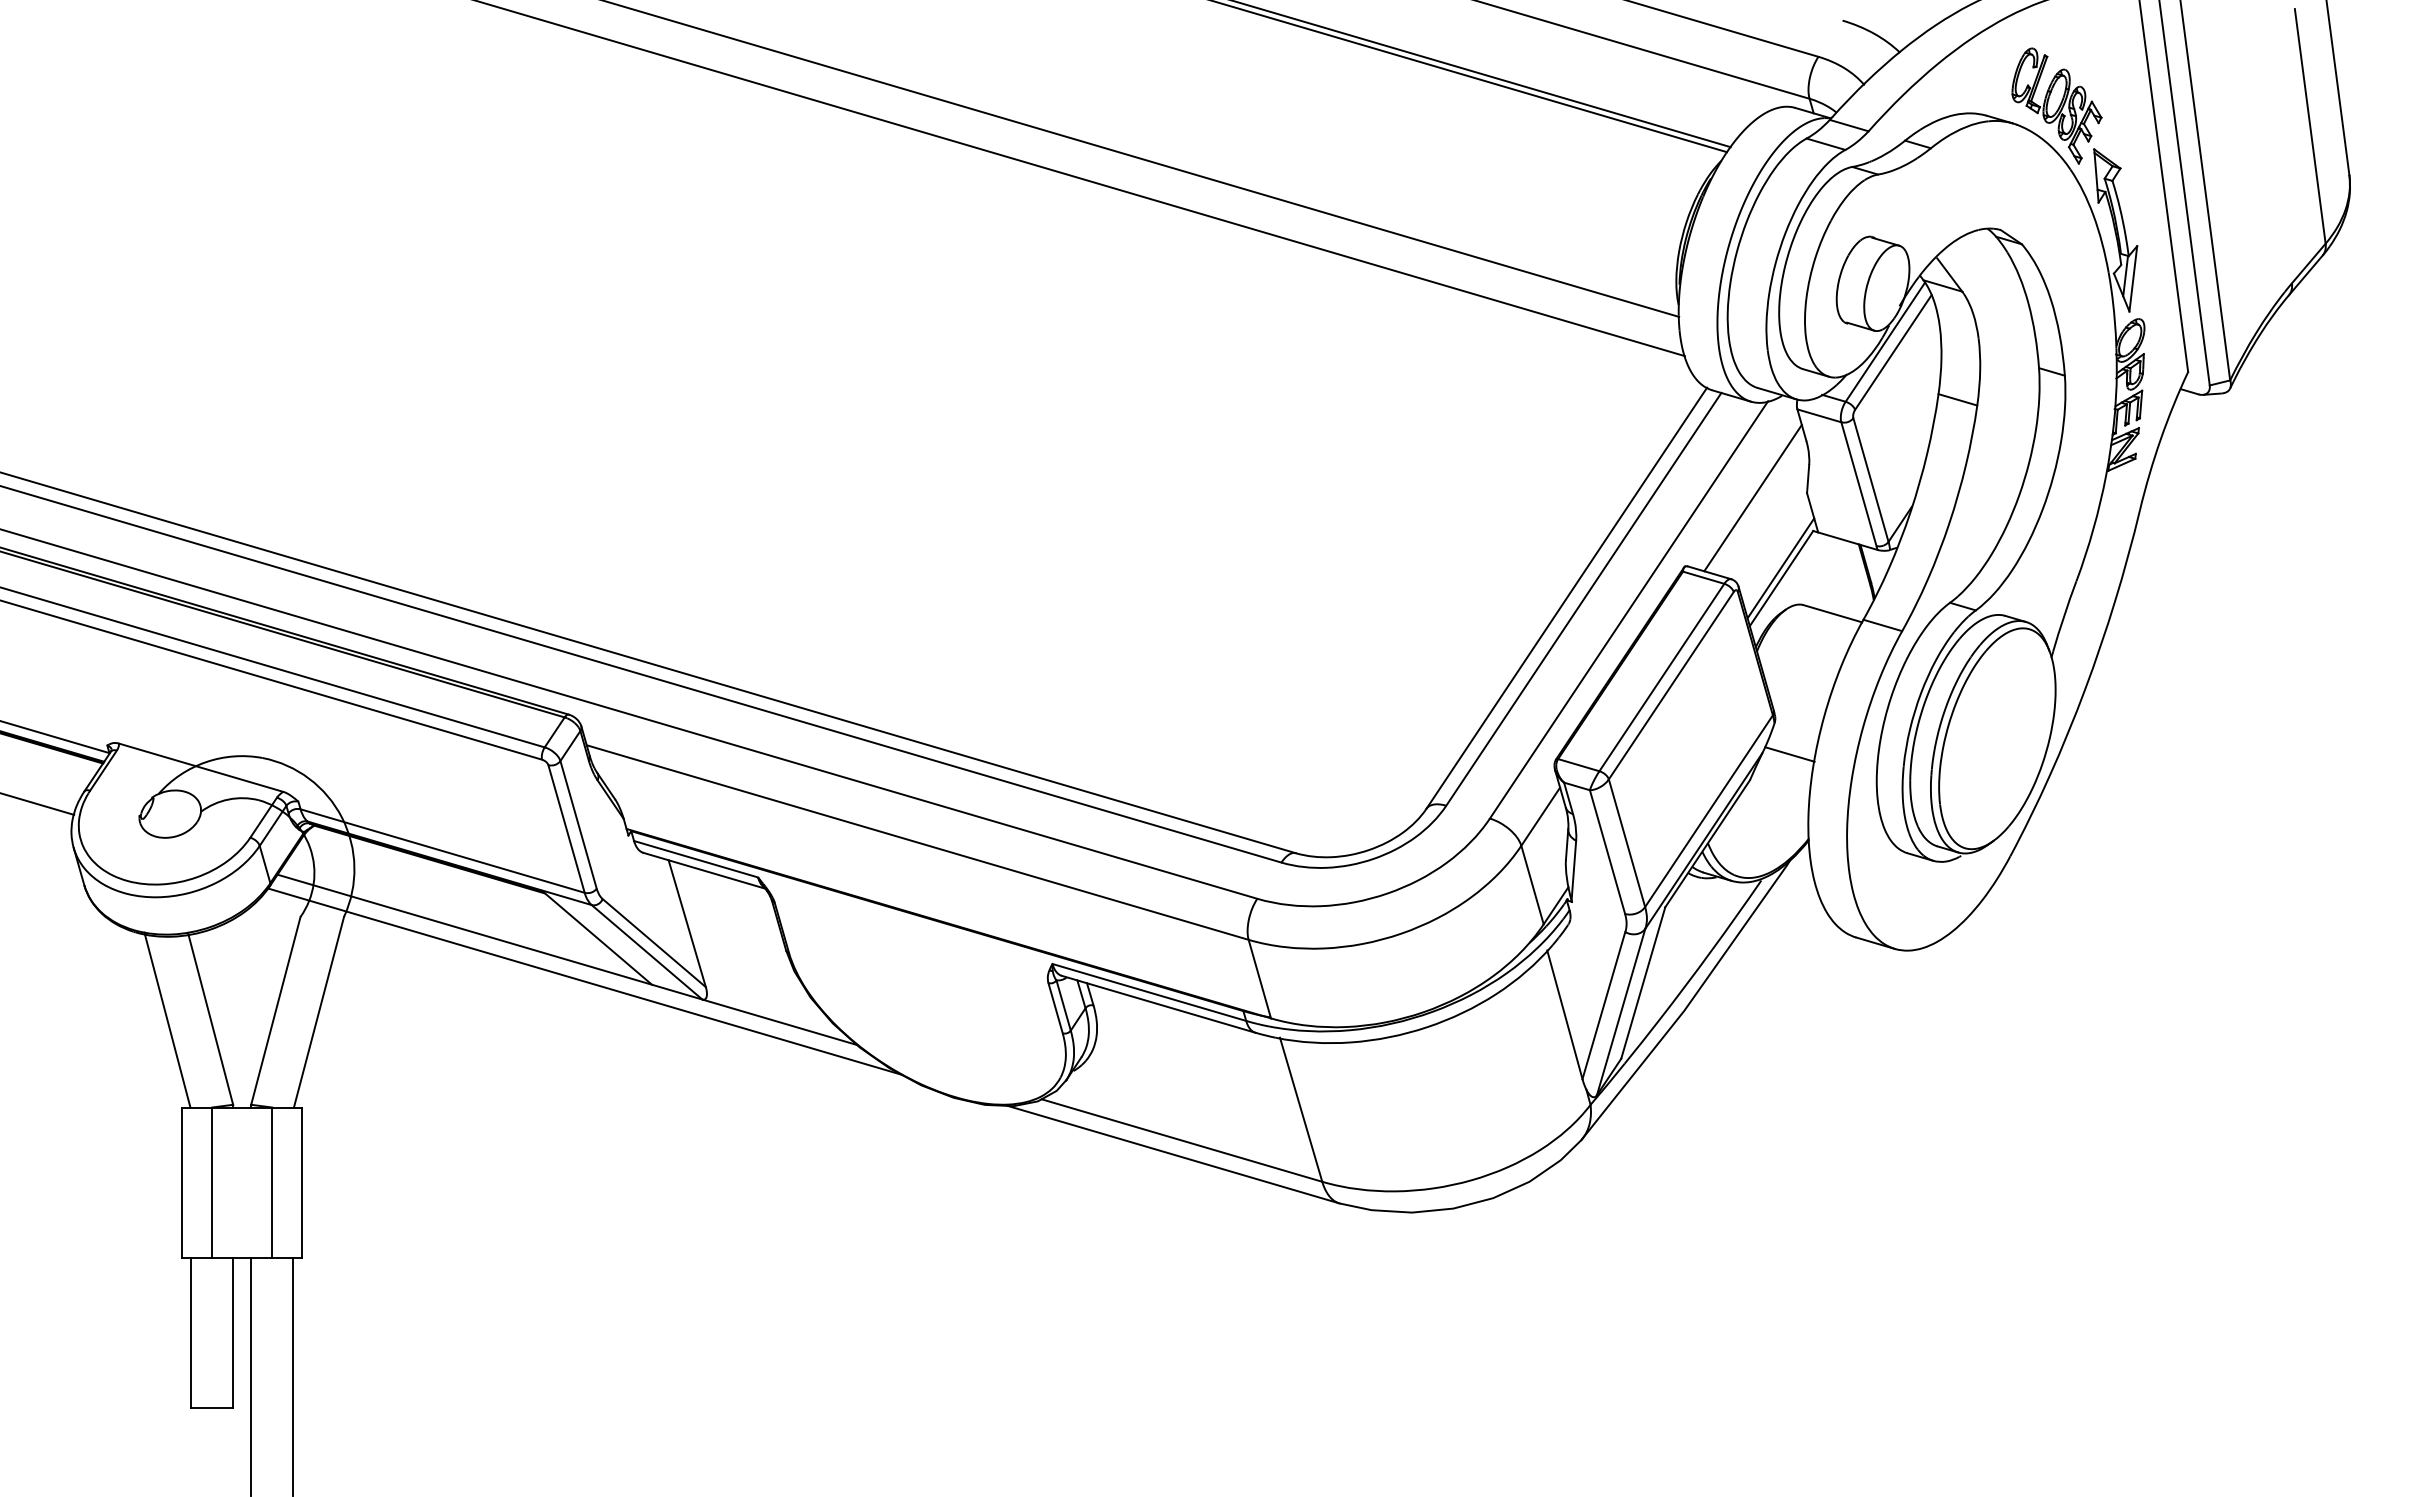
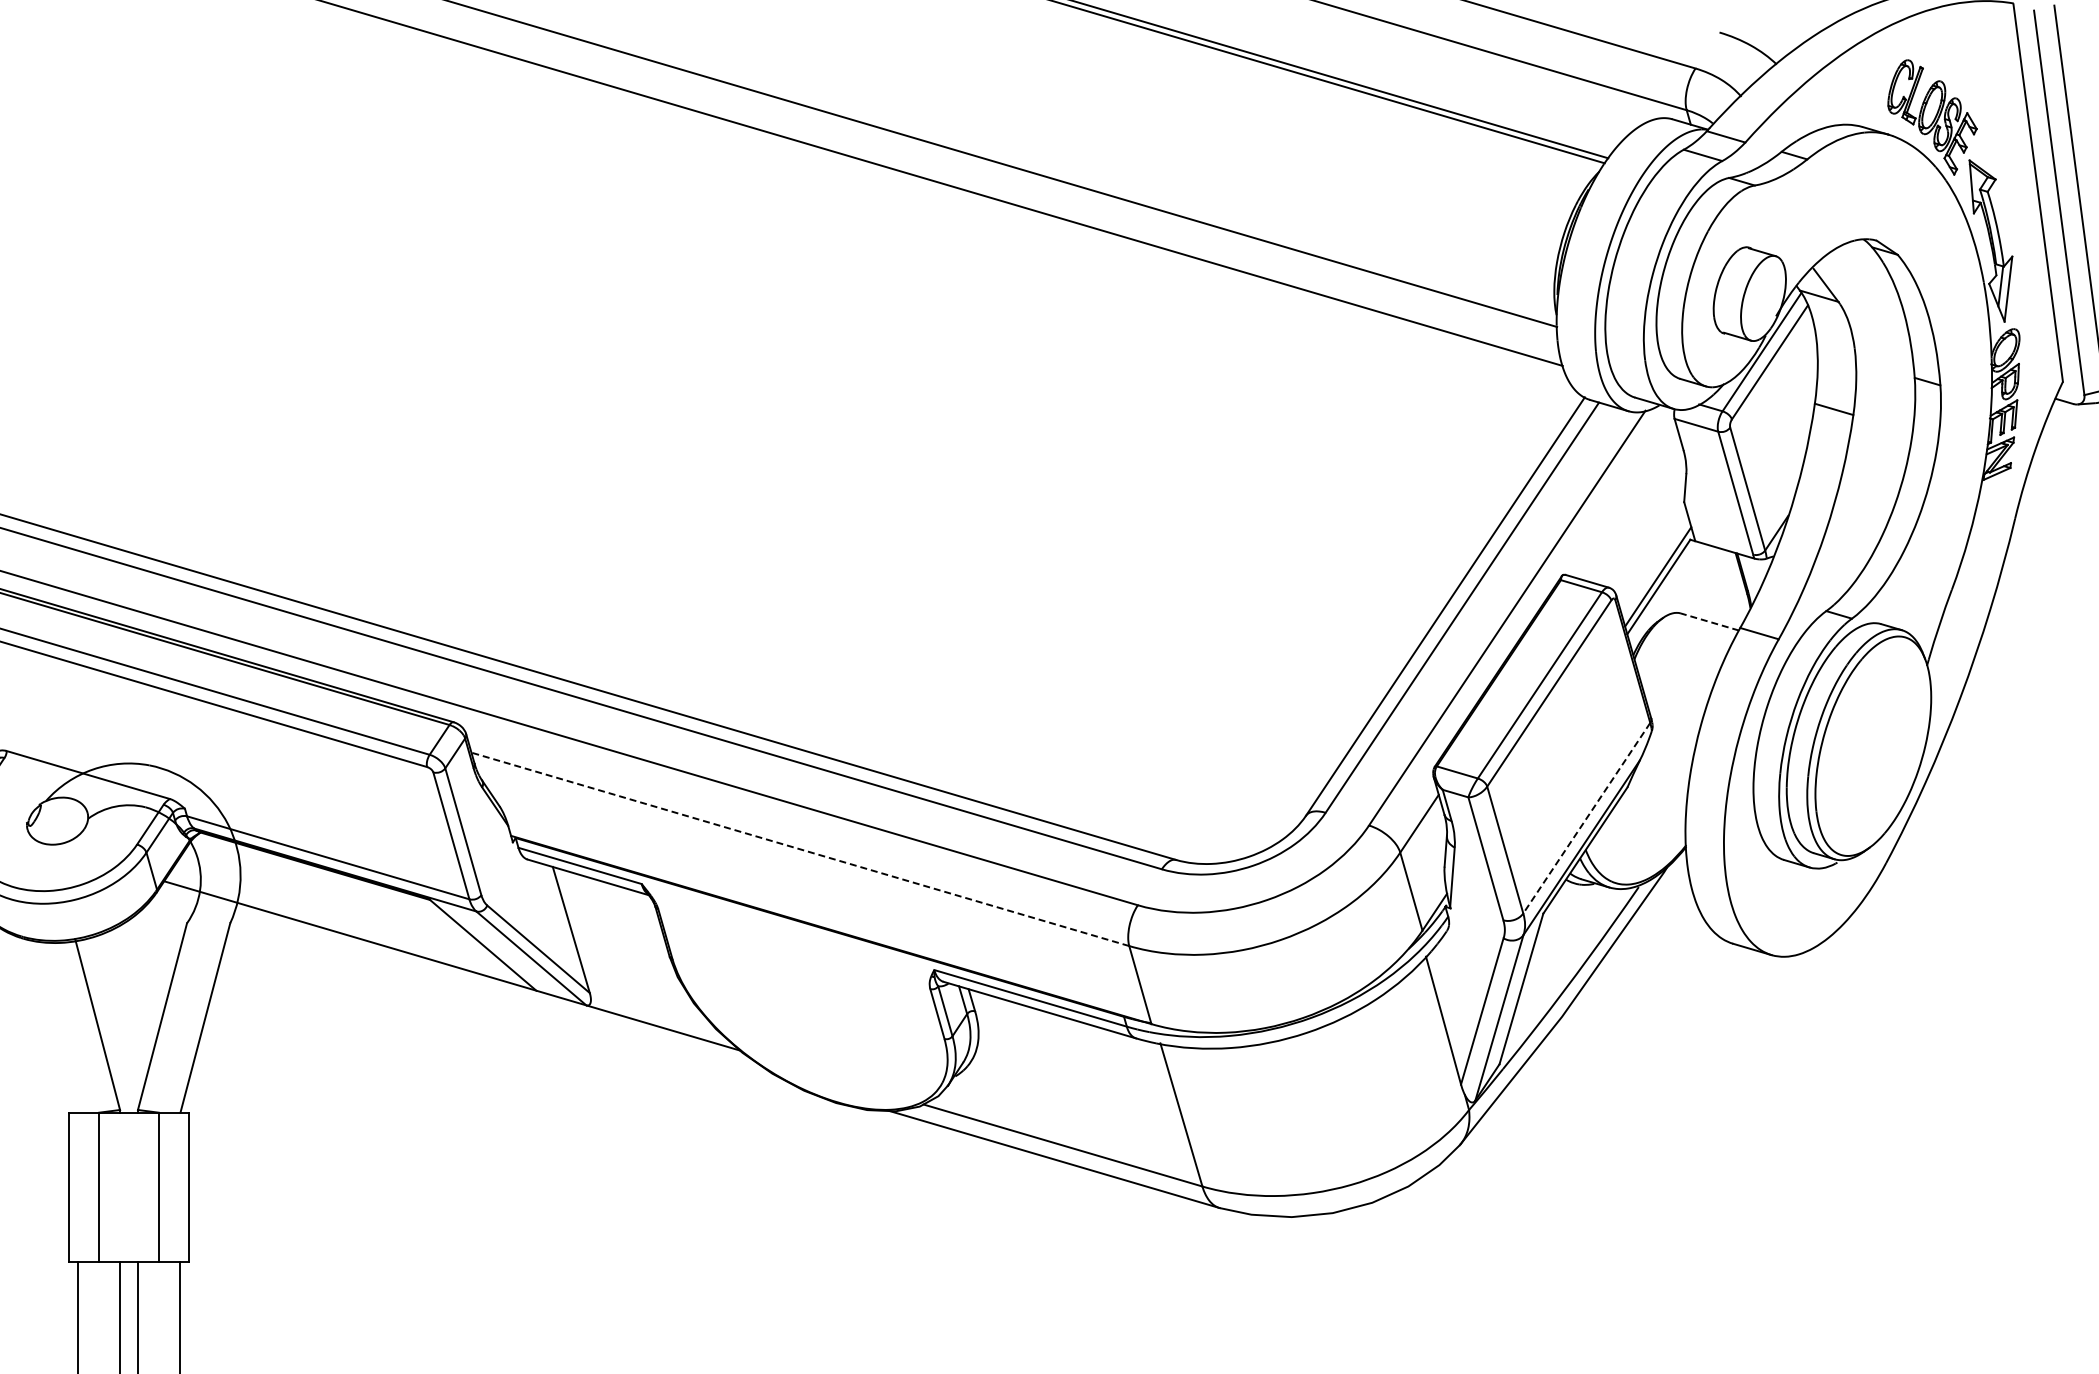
line: (1752, 497) -> (1629, 506), removed
line: (1832, 613) -> (1709, 621), solid -> dashed
line: (1789, 754) -> (1666, 761), removed
line: (1708, 811) -> (1586, 818), solid -> dashed
line: (917, 842) -> (800, 849), solid -> dashed
line: (584, 981) -> (469, 987), removed
line: (167, 1019) -> (54, 1025), removed

